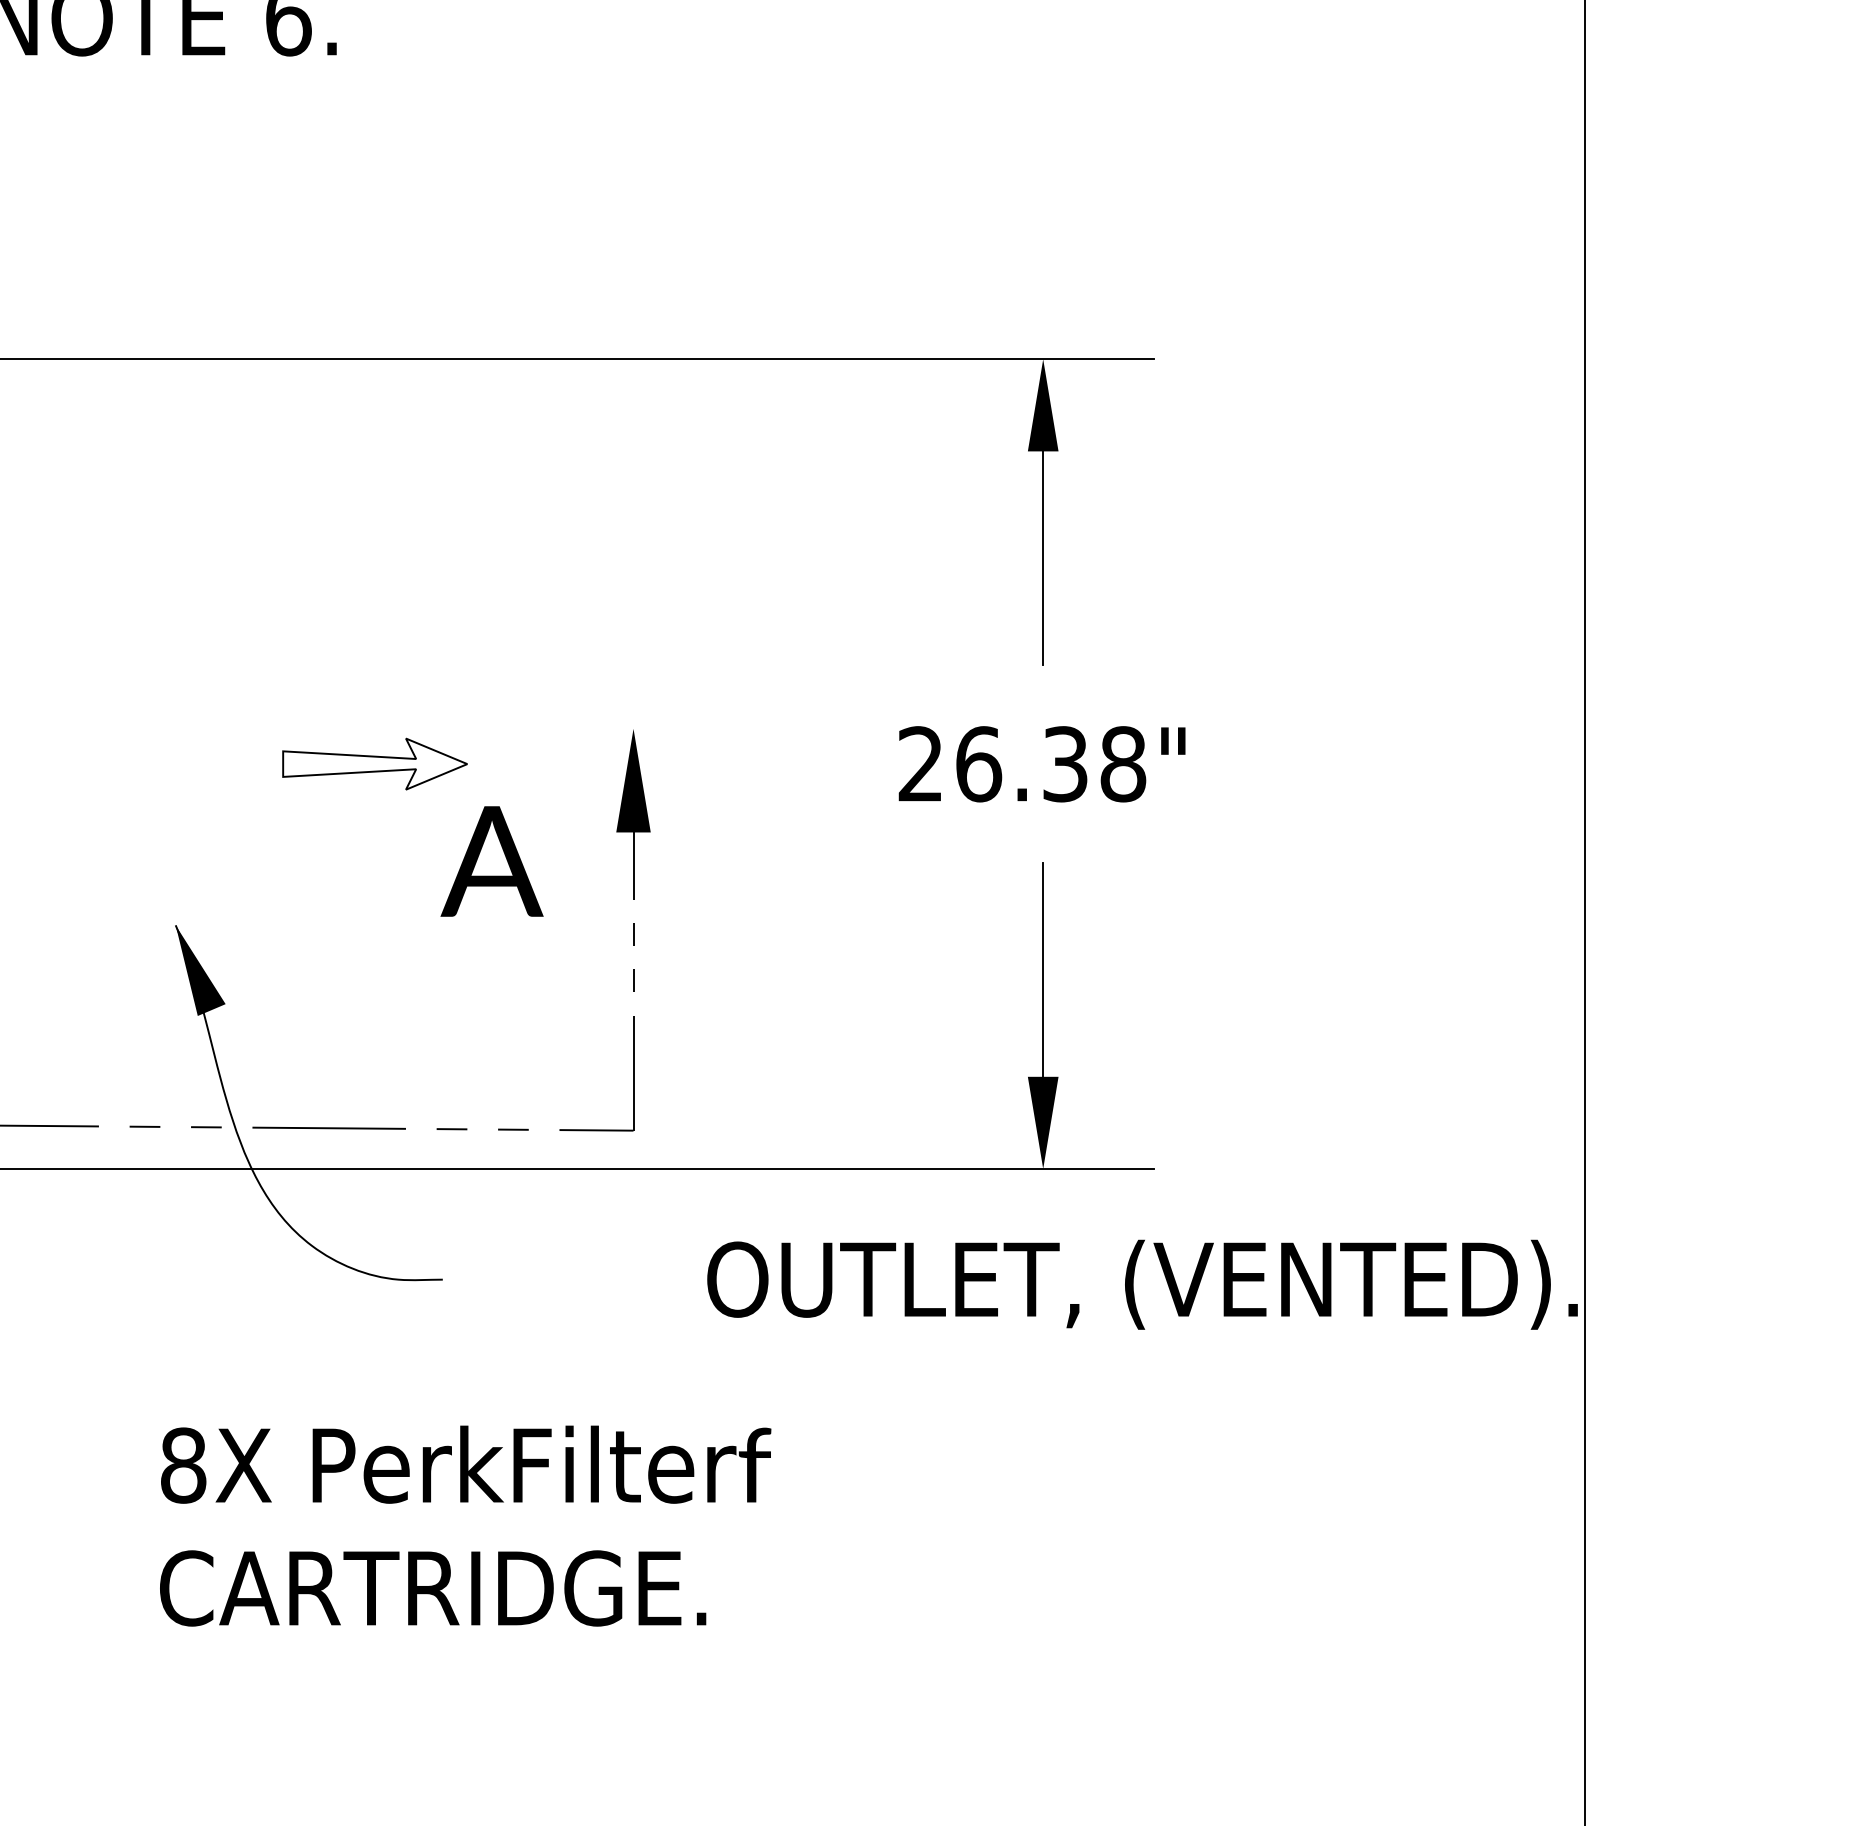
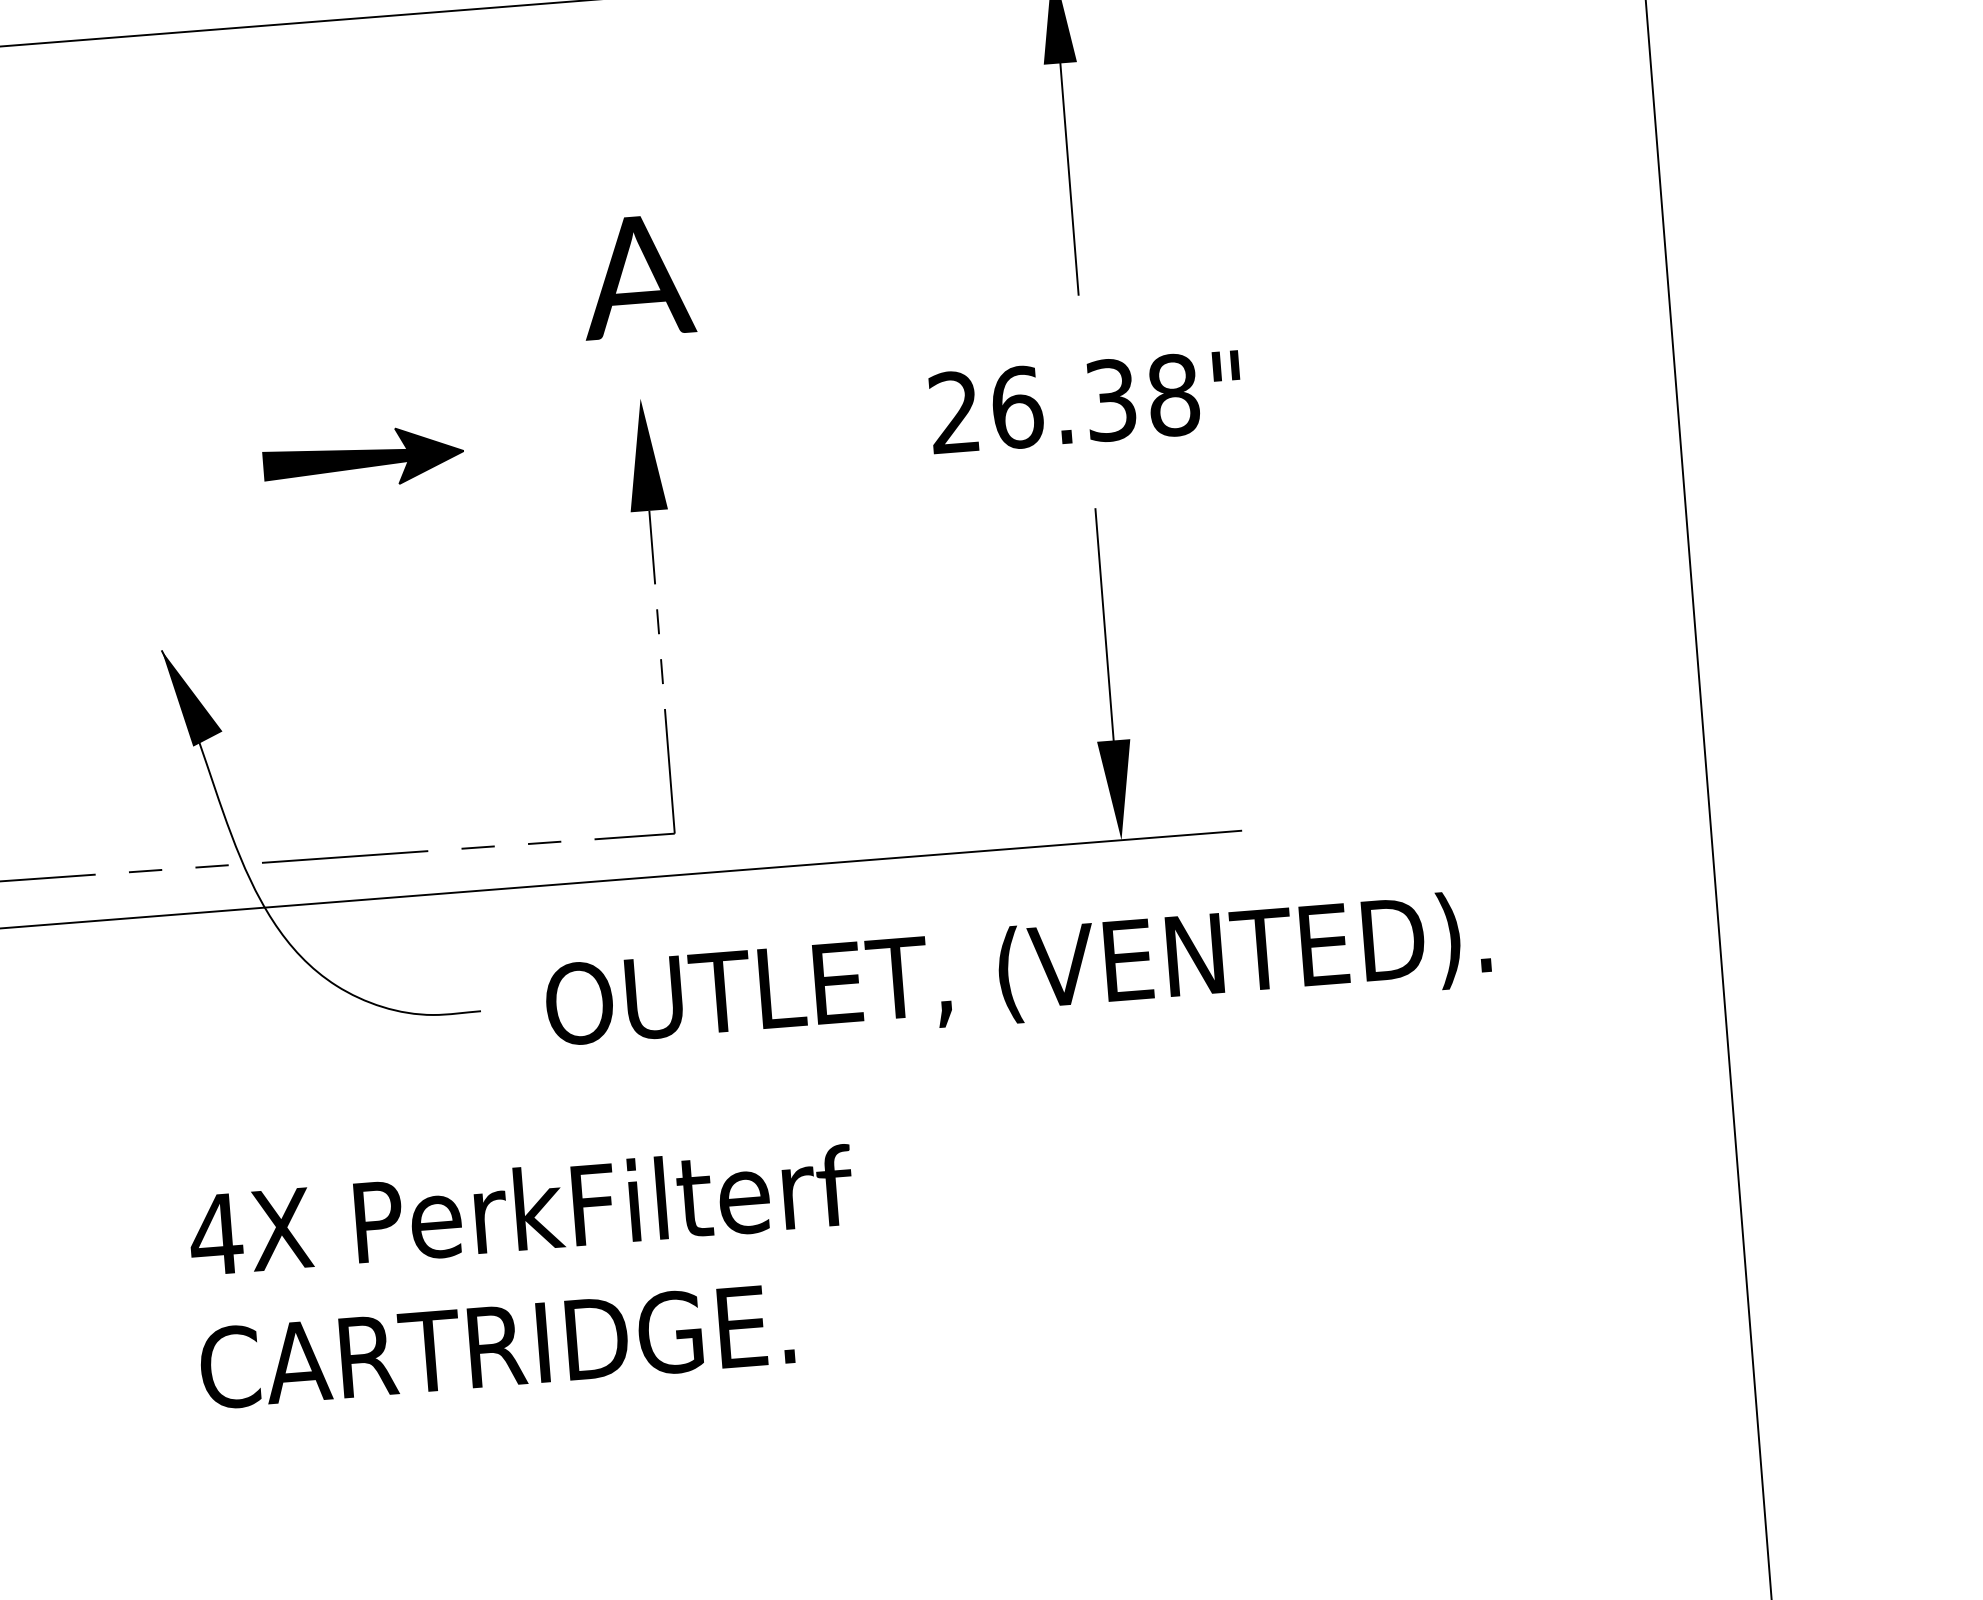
fill: (375, 763) -> (364, 458), added
text: (491, 861) -> (636, 276), moved
text: (1142, 1284) -> (1018, 974), moved
text: (183, 1465) -> (216, 1234), 8X -> 4X

